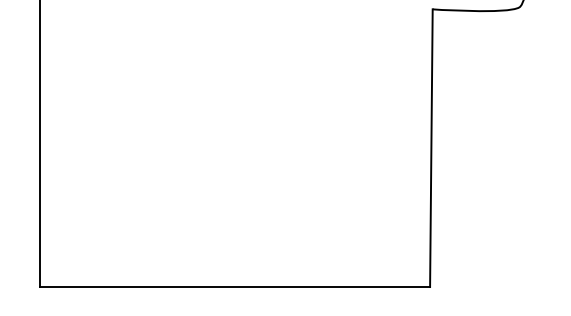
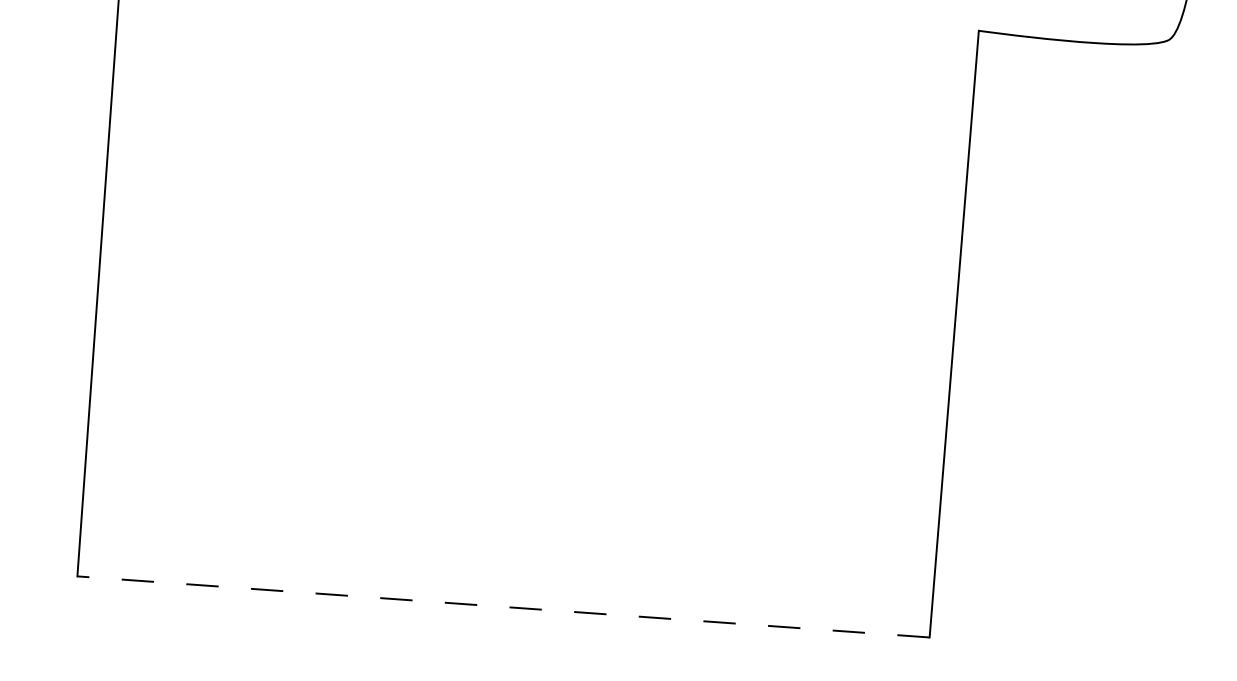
line: (235, 287) -> (504, 607), solid -> dashed

